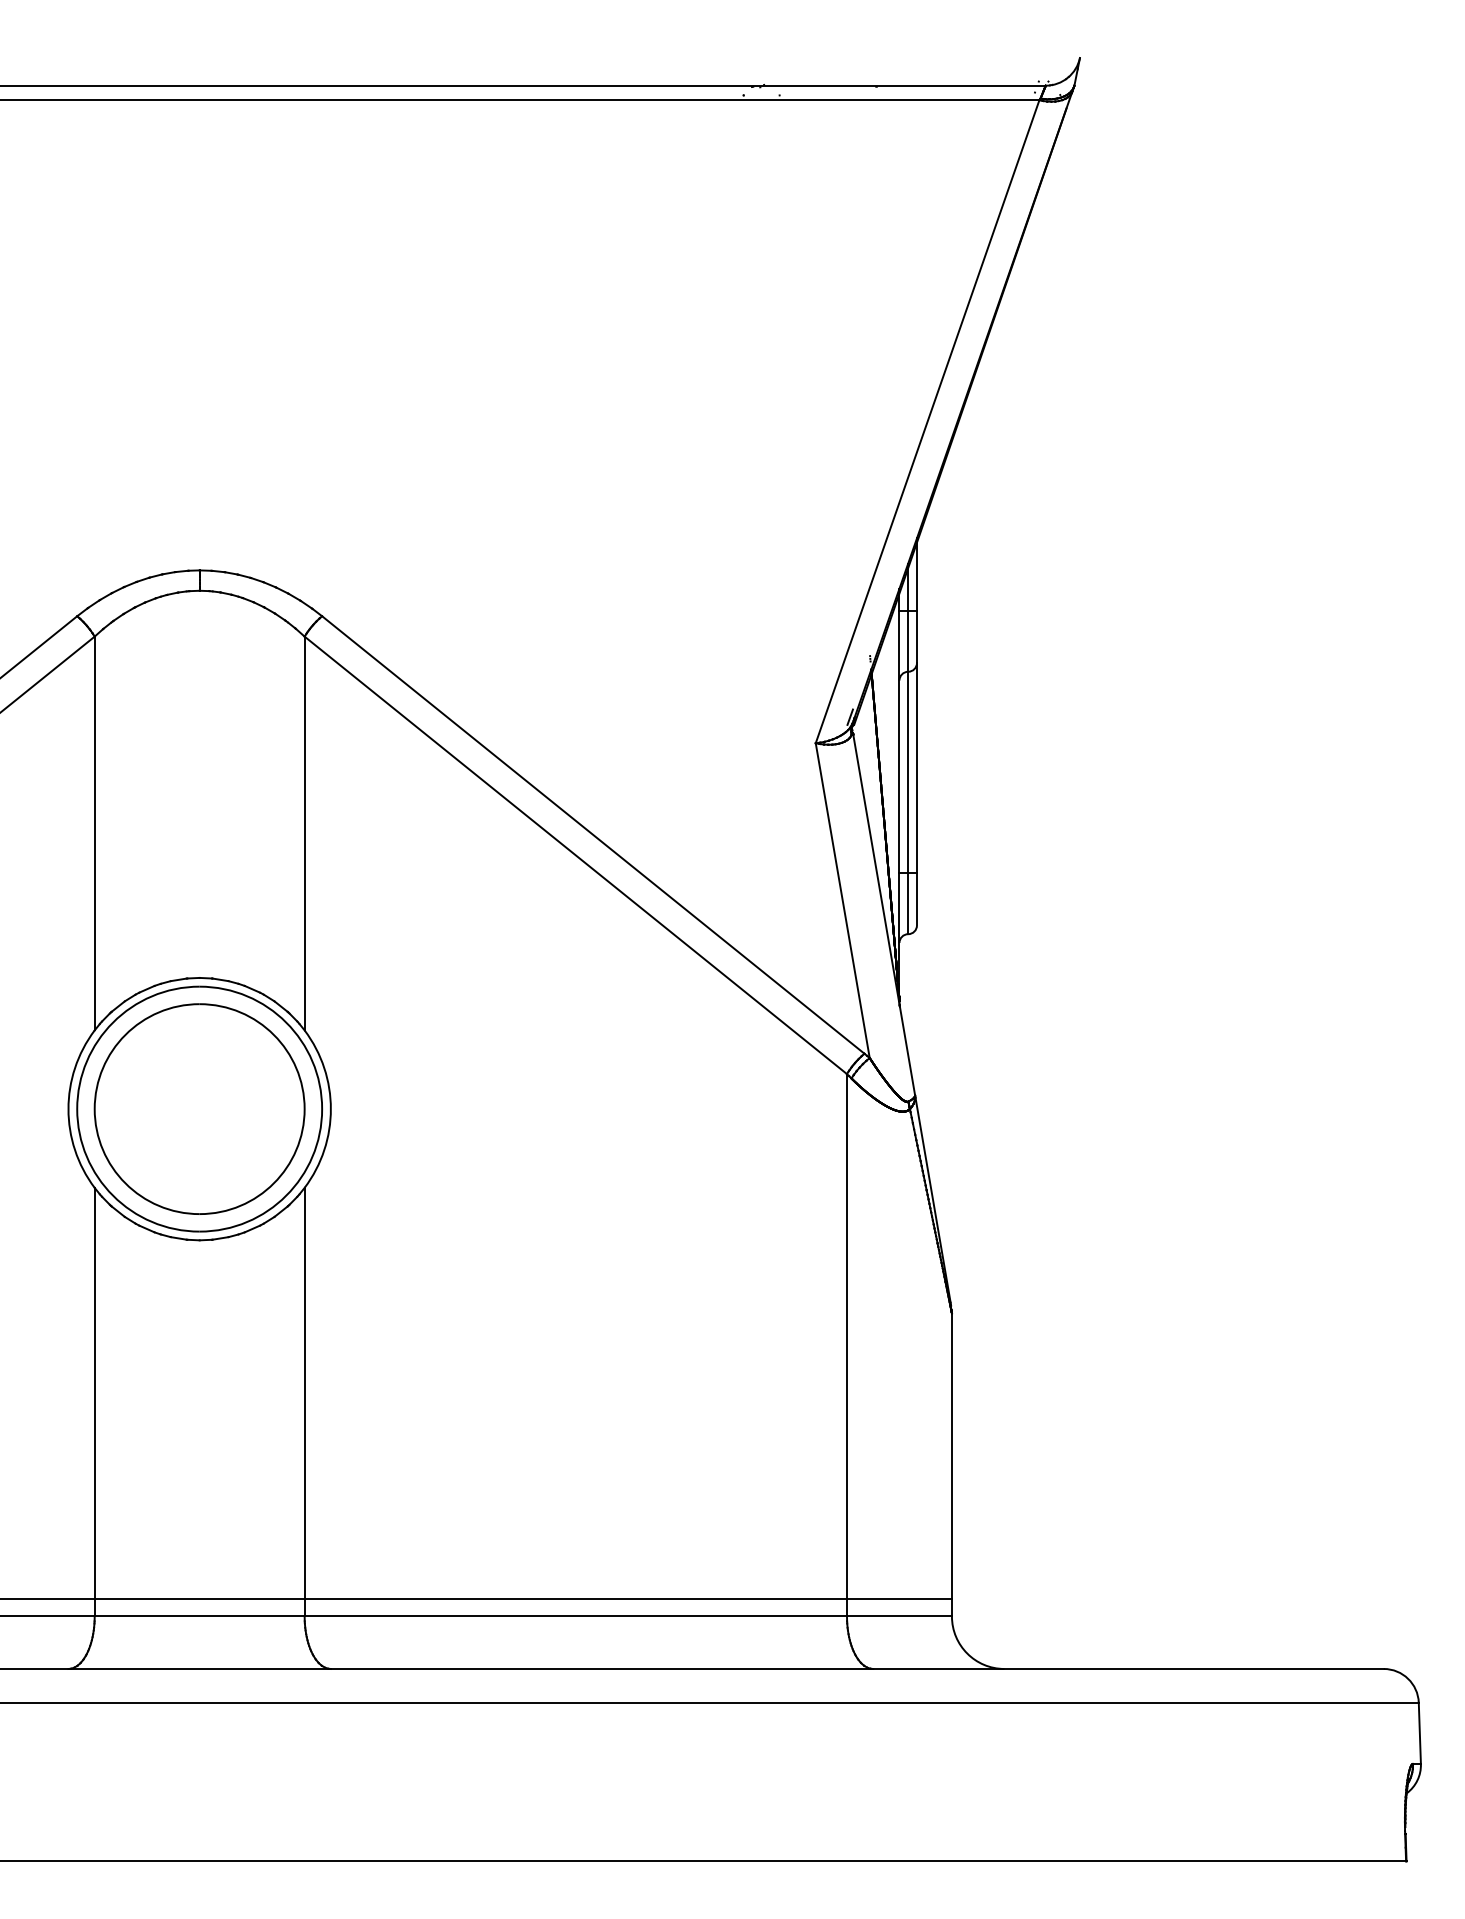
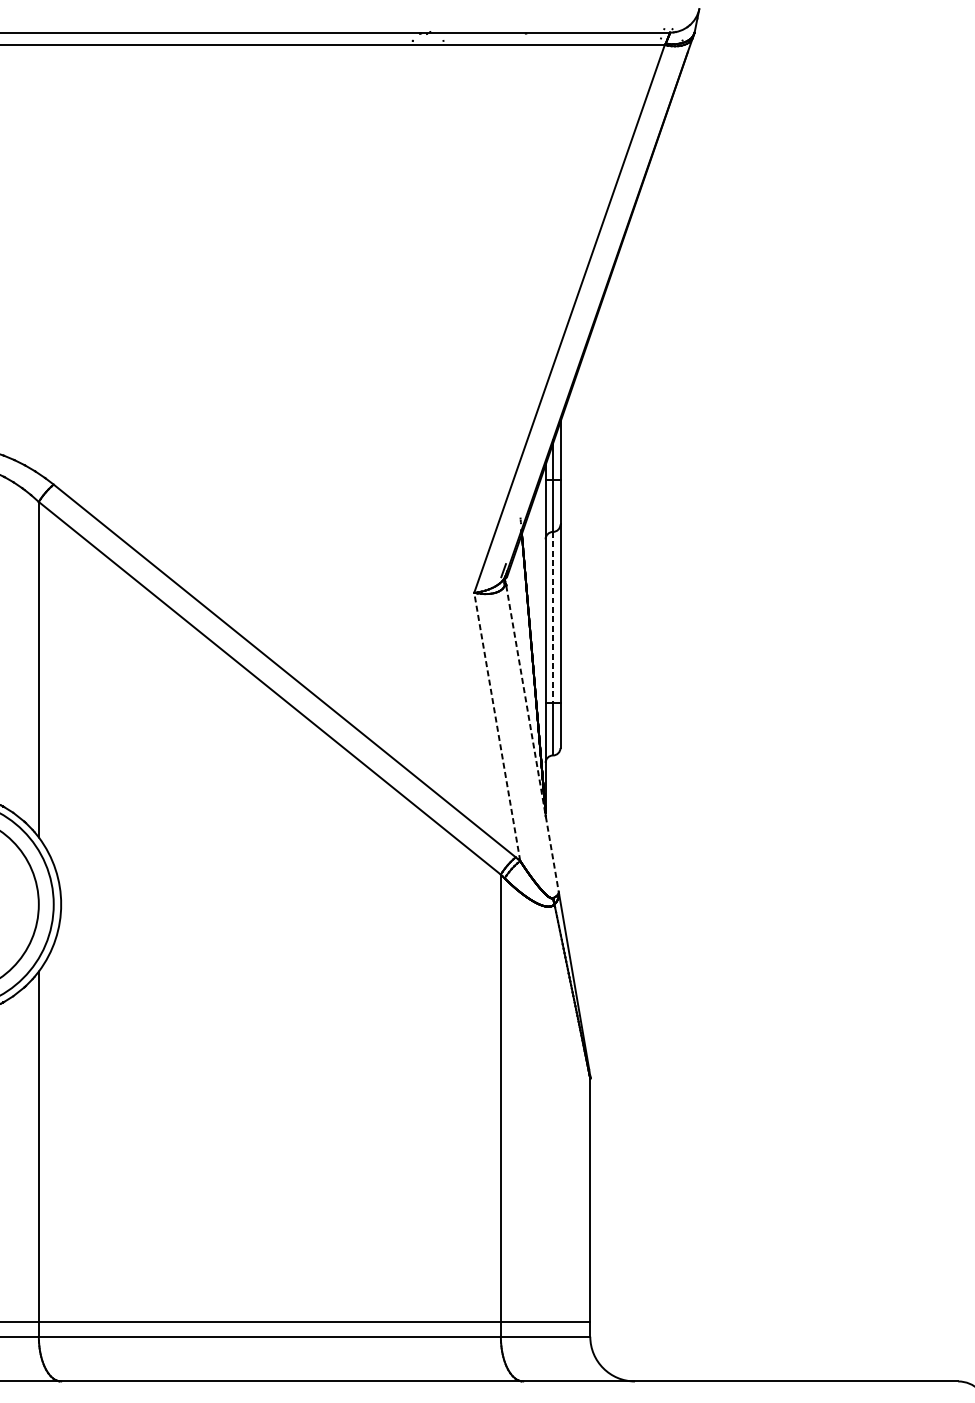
line: (908, 772) -> (553, 617), solid -> dashed
line: (842, 900) -> (497, 726), solid -> dashed
line: (884, 914) -> (532, 738), solid -> dashed

